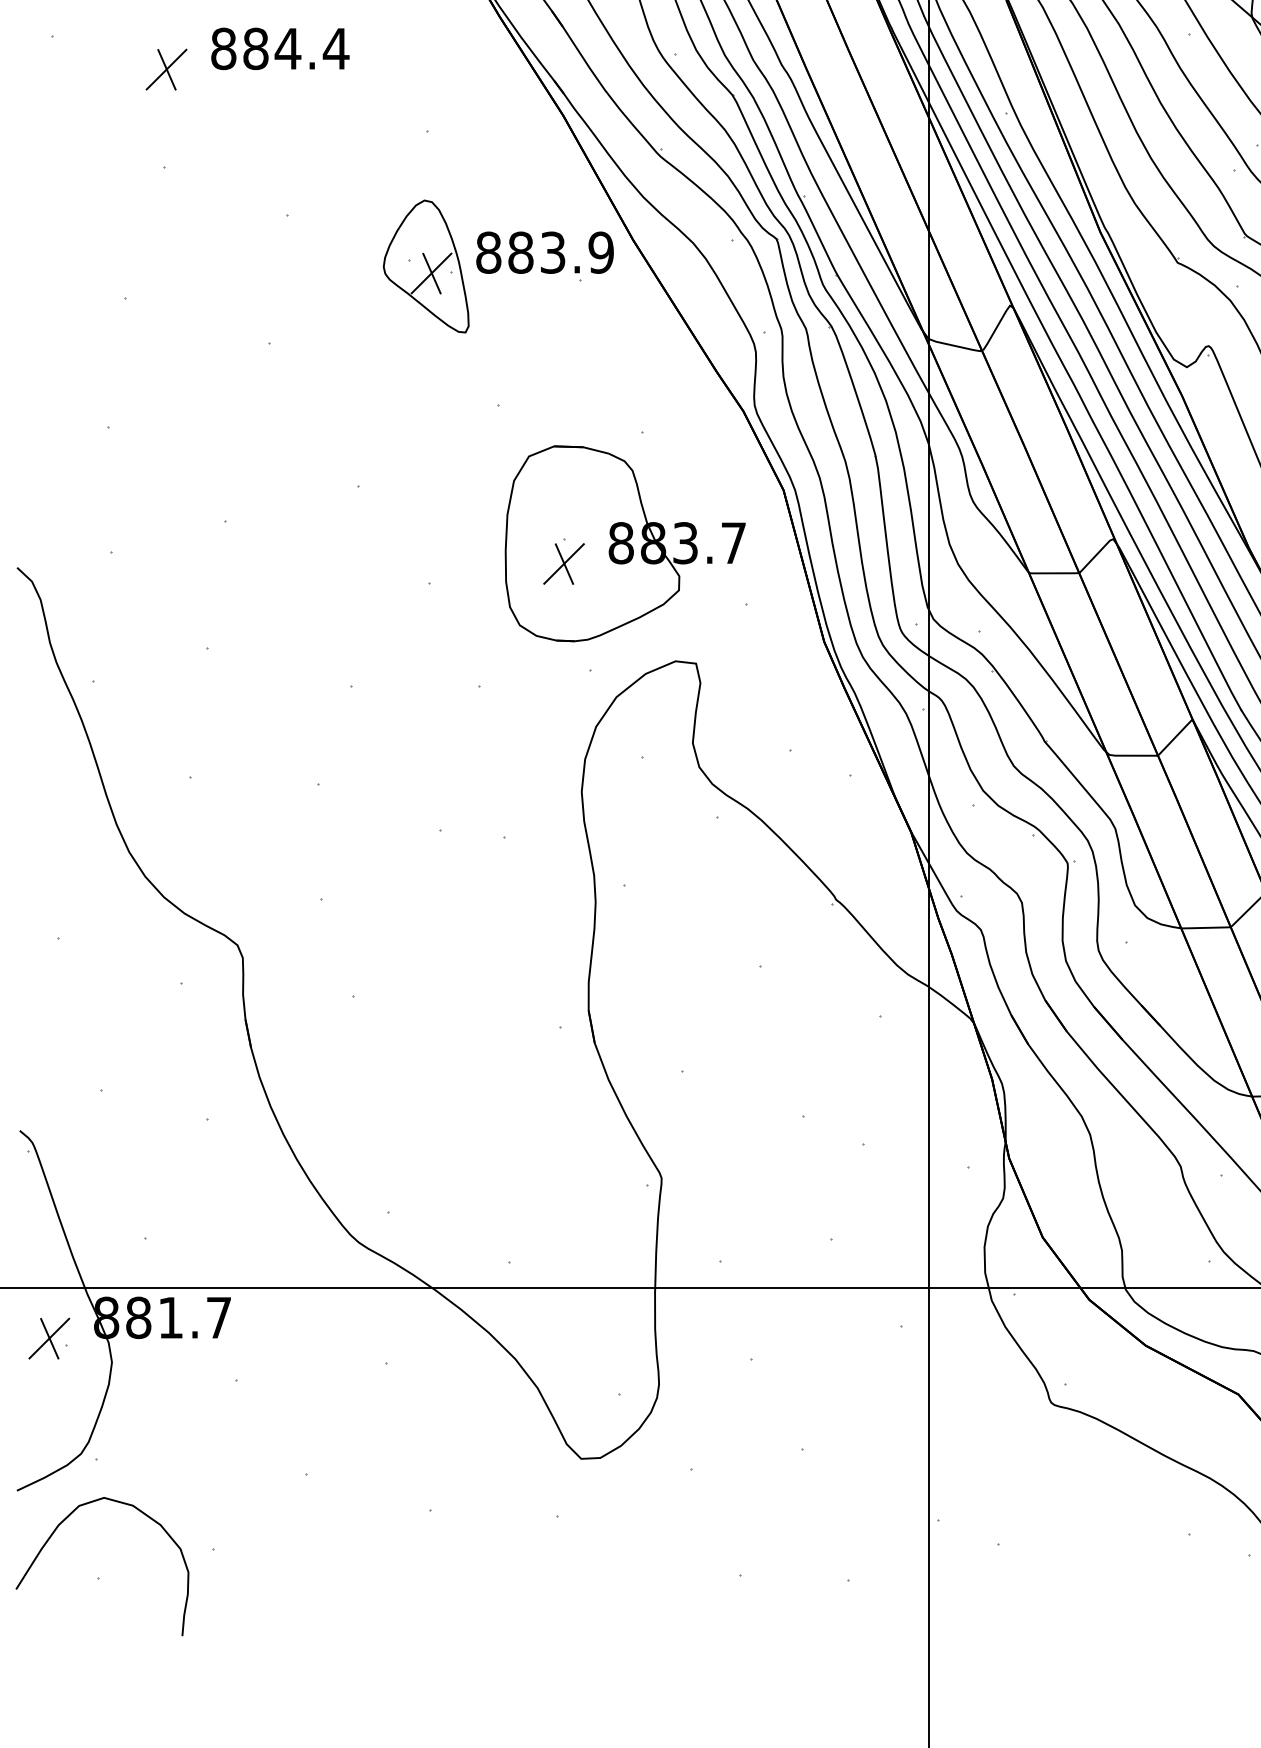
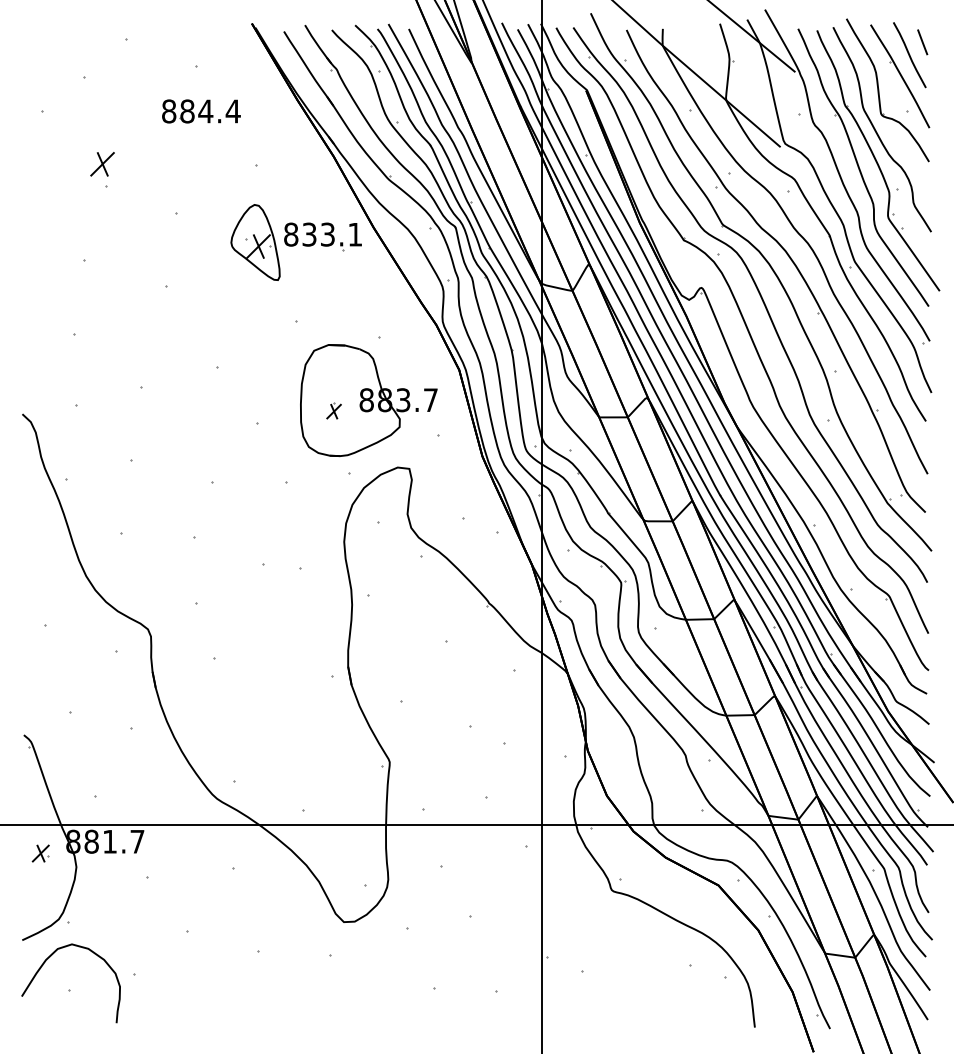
part: (280, 48) -> (201, 111), moved
part: (166, 69) -> (102, 164), moved
text: (561, 252) -> (332, 234), 883.9 -> 833.1
part: (562, 561) -> (333, 410), size x0.6
part: (48, 1338) -> (40, 853), size x0.7

